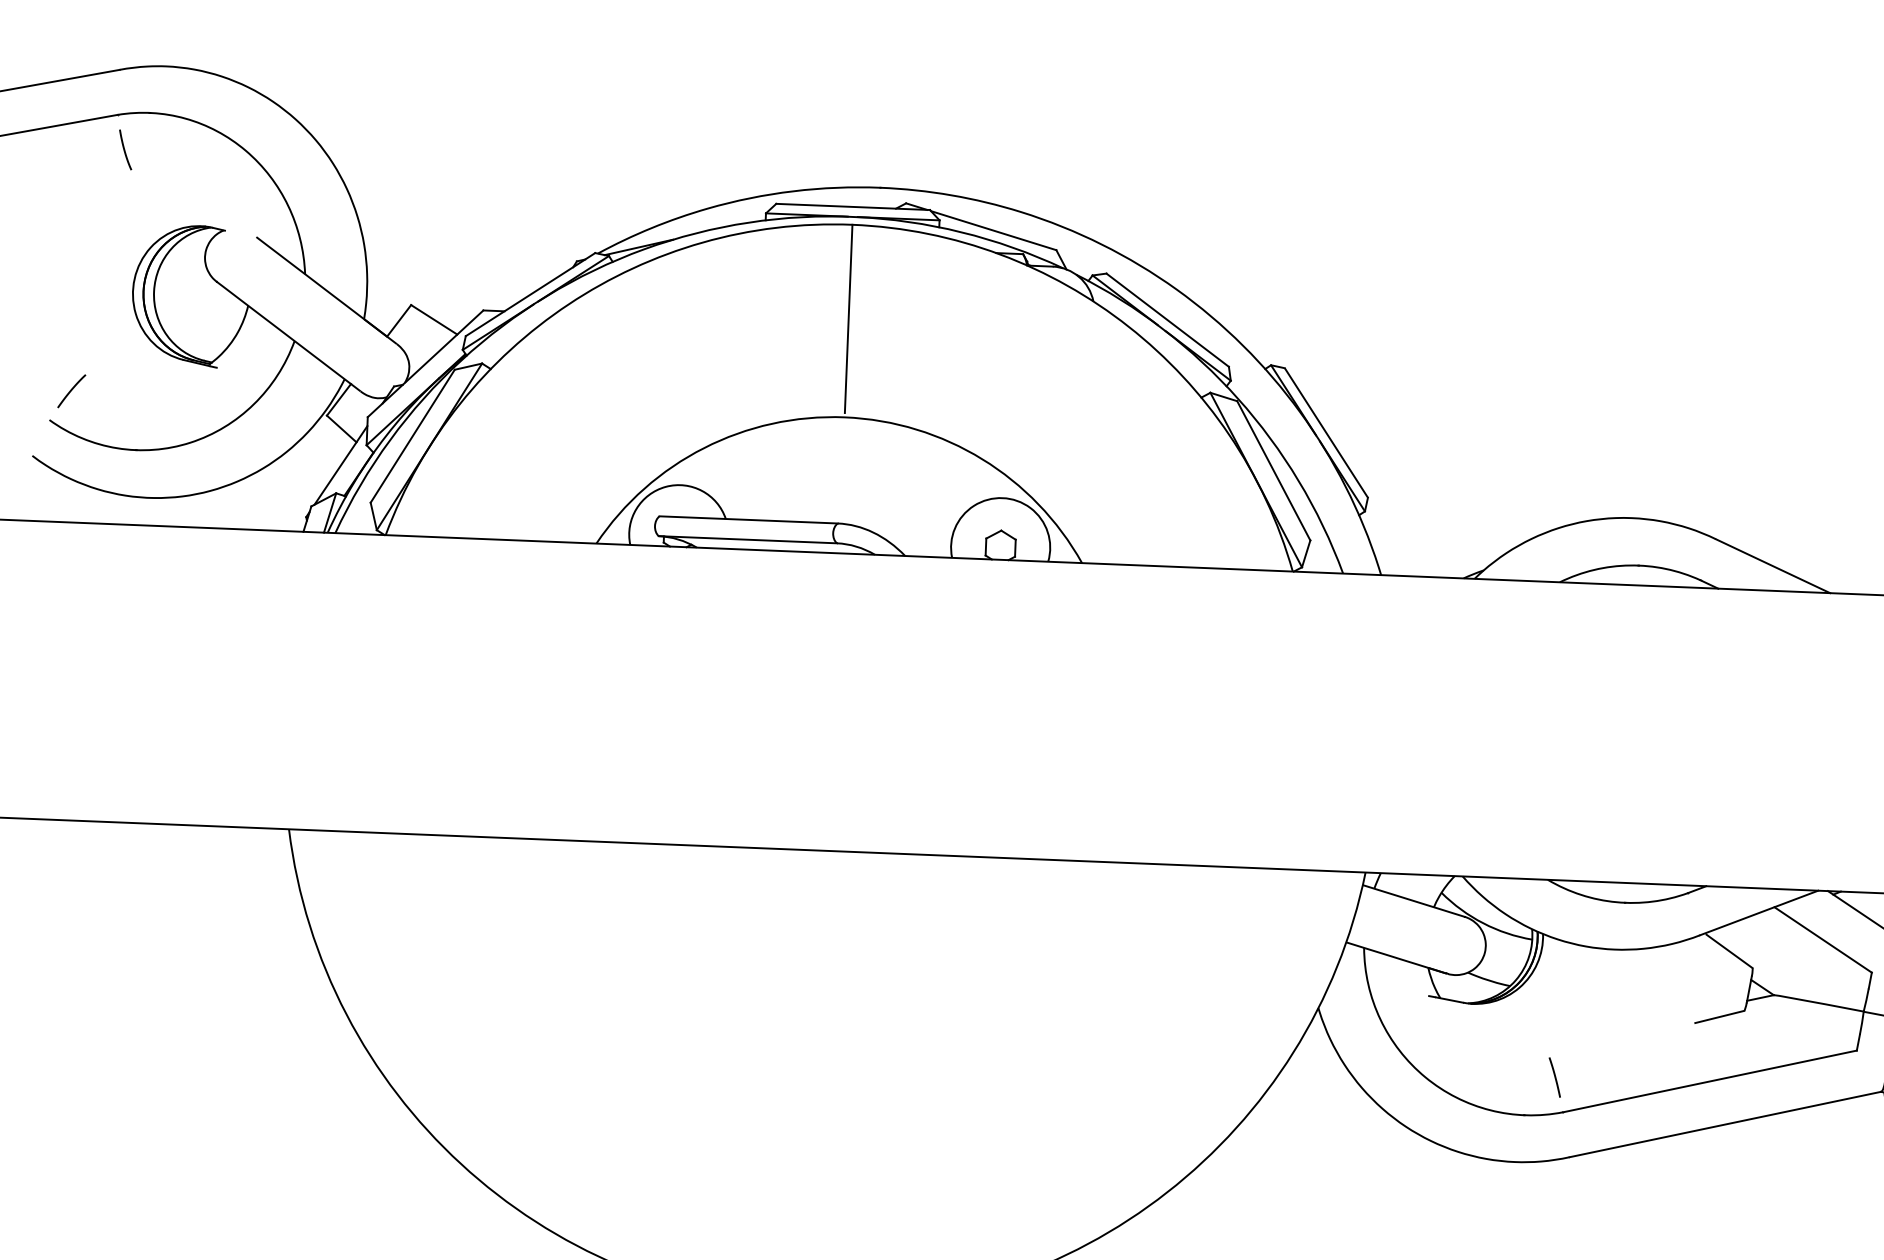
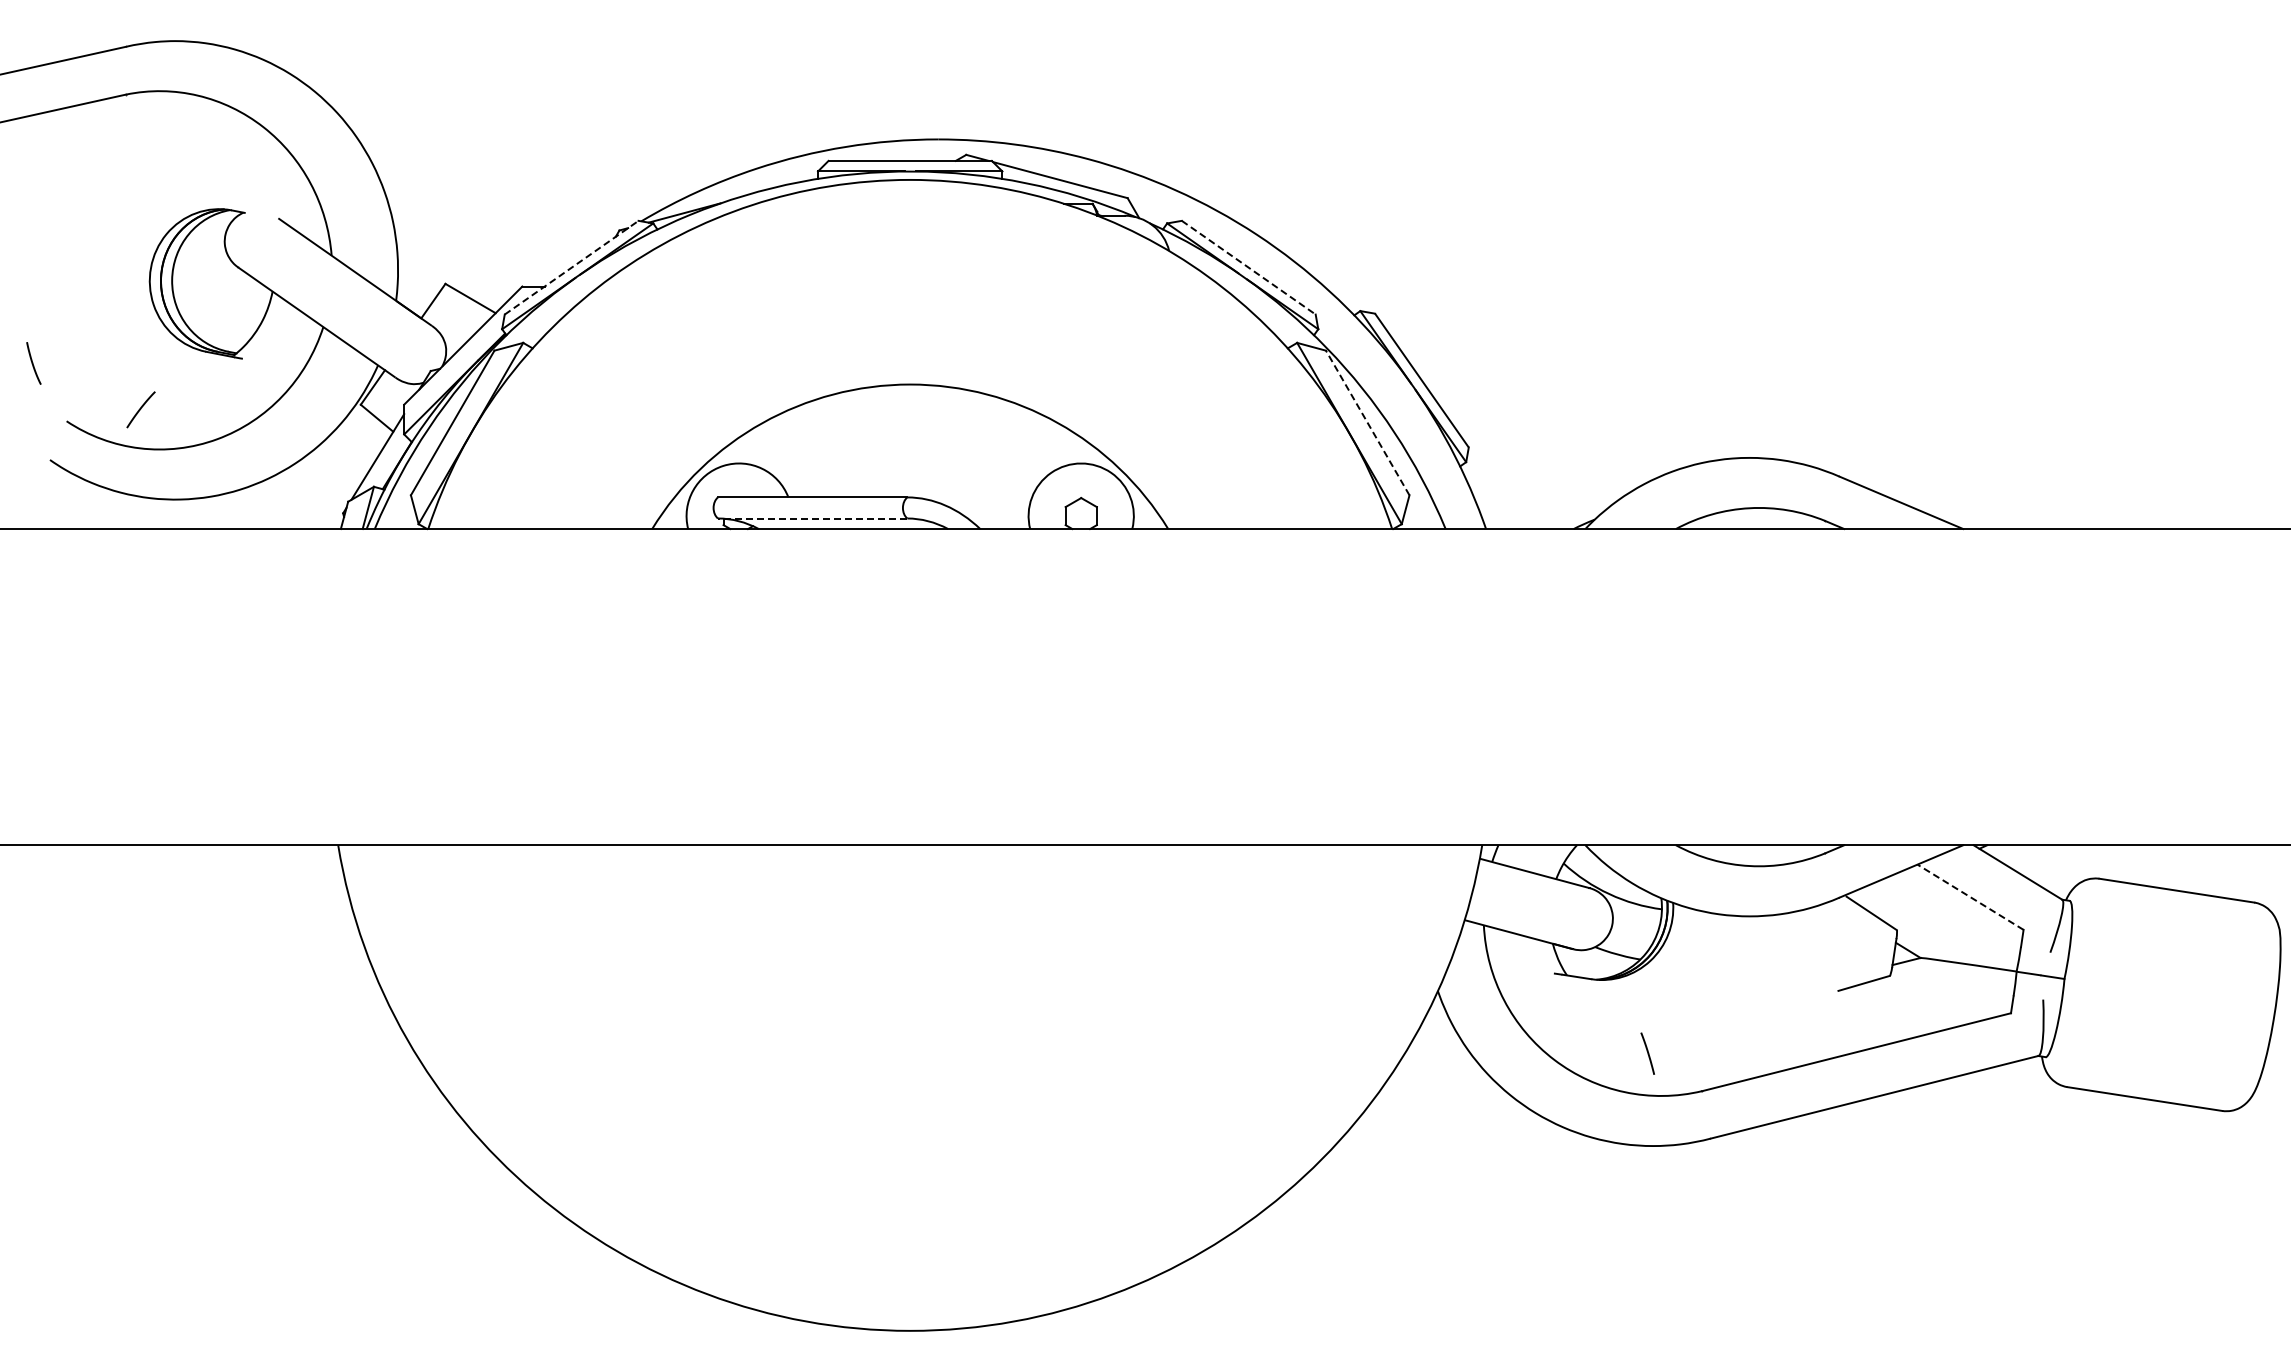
curve: (125, 149) -> (33, 363), moved
line: (530, 294) -> (571, 267), solid -> dashed
line: (848, 318) -> (910, 279), removed
line: (1167, 320) -> (1248, 267), solid -> dashed
line: (71, 390) -> (140, 409), moved
line: (1273, 470) -> (1367, 422), solid -> dashed
line: (747, 539) -> (812, 518), solid -> dashed
line: (1823, 939) -> (1970, 896), solid -> dashed
line: (1554, 1077) -> (1647, 1053), moved

